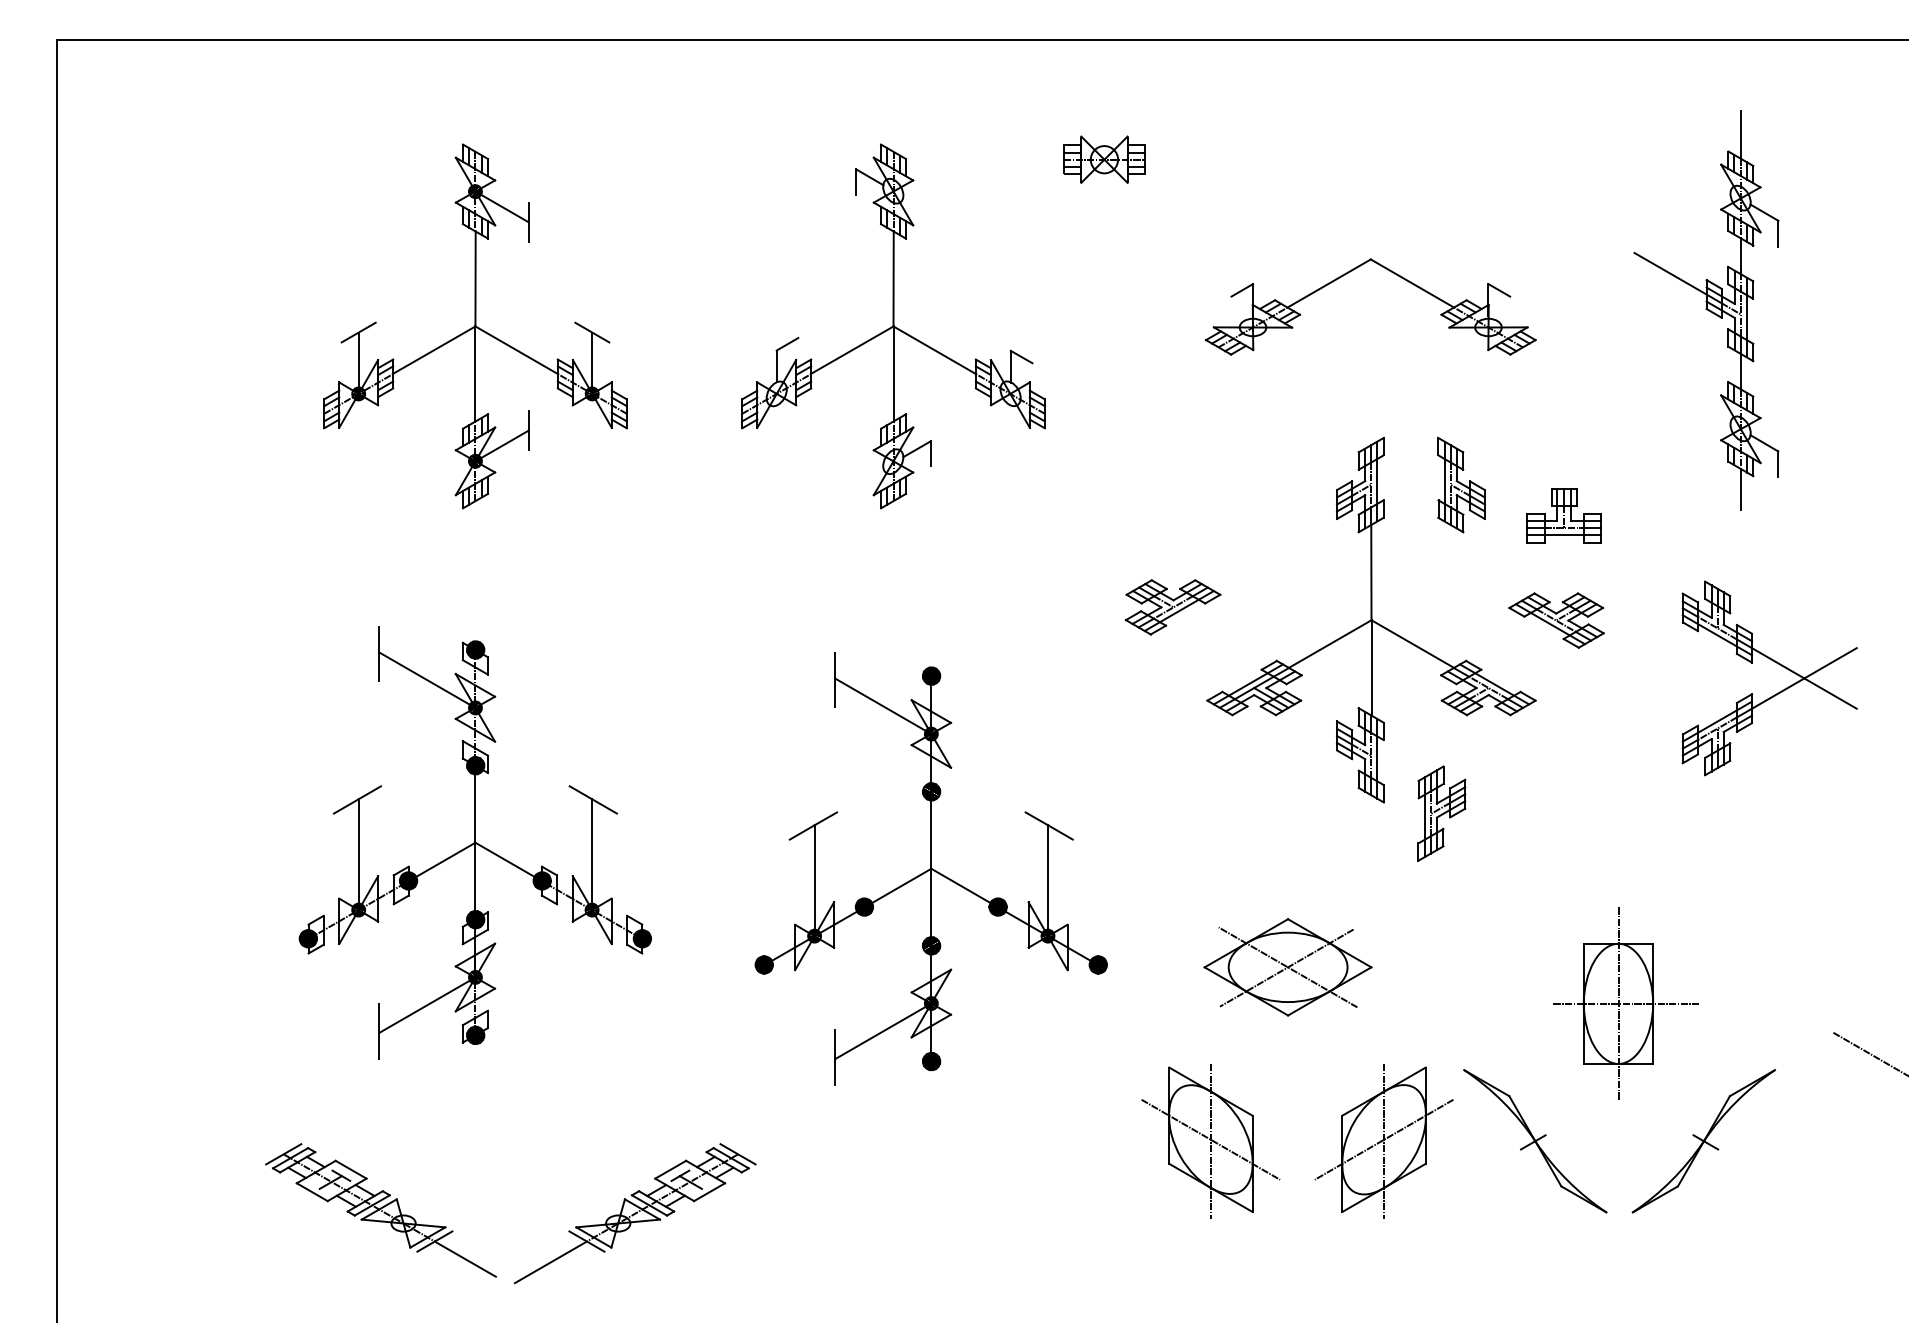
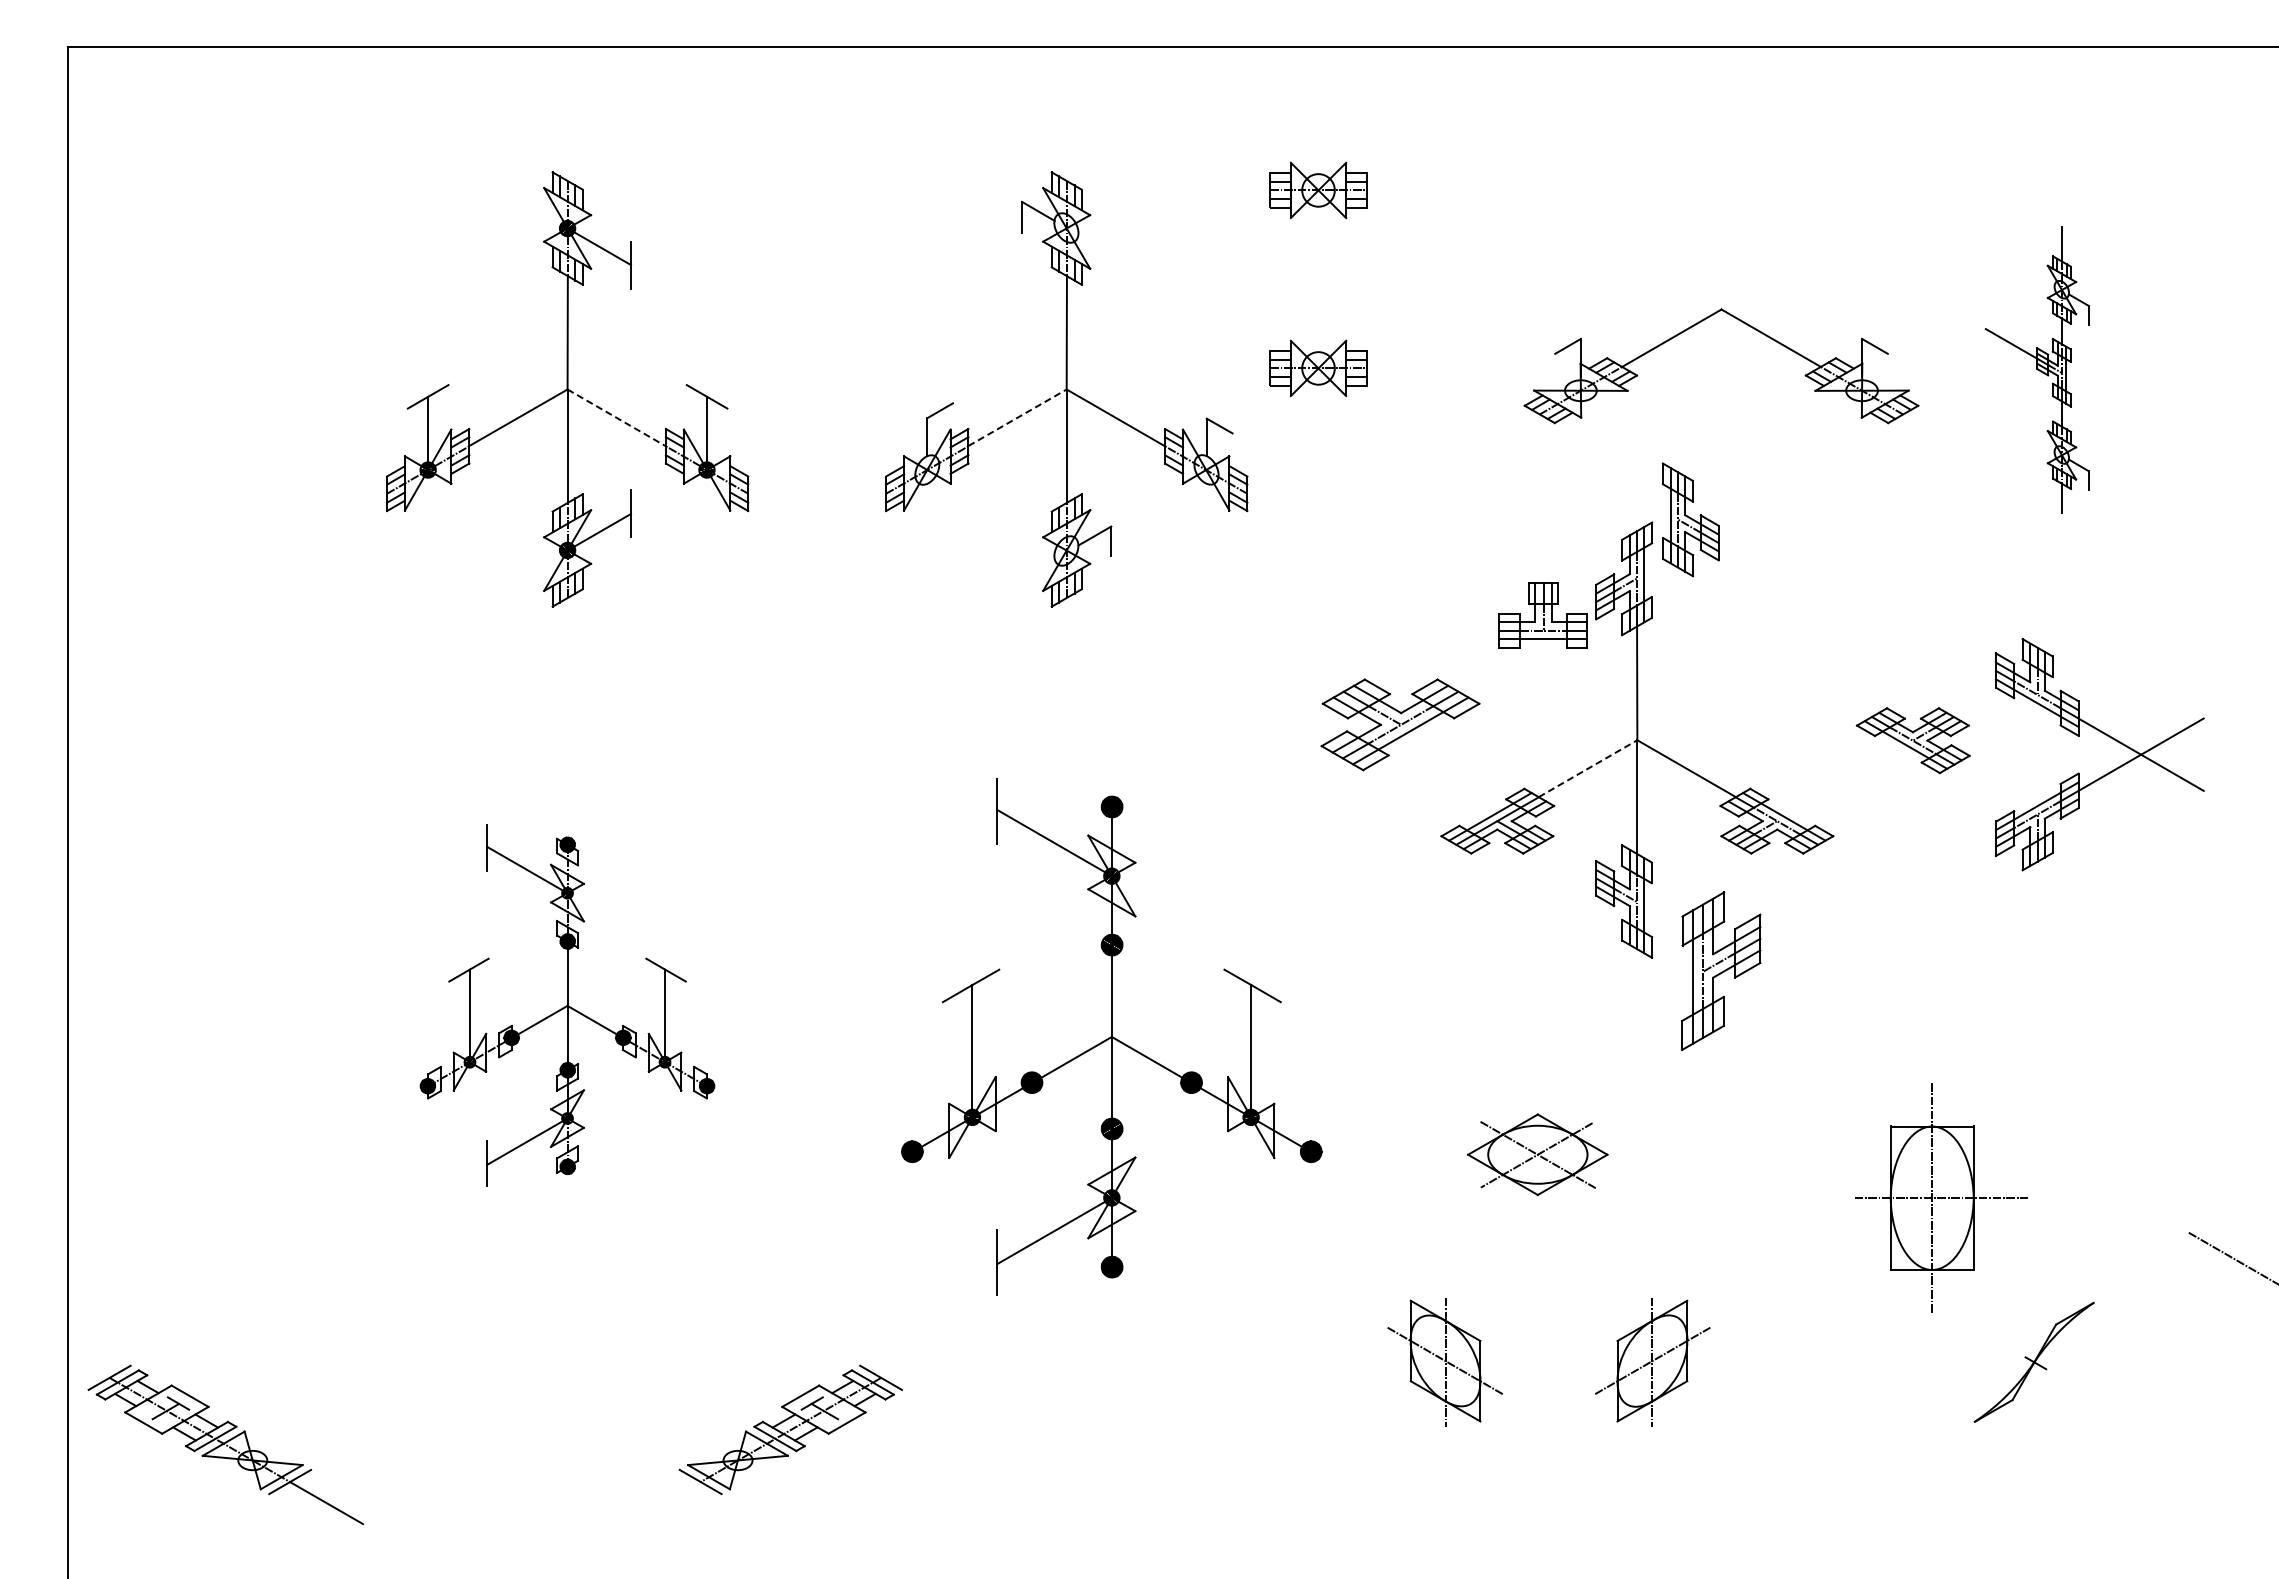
part: (1349, 272) -> (1696, 325), moved
part: (1104, 308) -> (1318, 368), added
part: (1706, 309) -> (2037, 369), size x0.6
line: (516, 349) -> (616, 417), solid -> dashed
line: (852, 349) -> (1017, 417), solid -> dashed
part: (1461, 484) -> (1690, 519), moved
part: (1563, 515) -> (1542, 615), moved
part: (1173, 607) -> (1400, 724), size x1.4
part: (1555, 620) -> (1912, 740), moved
line: (1330, 643) -> (1588, 768), solid -> dashed
part: (1778, 664) -> (2110, 738), moved
part: (1441, 813) -> (1721, 970), size x1.4
part: (475, 842) -> (567, 1005), size x0.7
part: (1287, 967) -> (1537, 1154), size x0.7
part: (1210, 1141) -> (1445, 1362), size x0.7
part: (1384, 1141) -> (1652, 1362), size x0.7
part: (1534, 1141) -> (1832, 1362), removed
part: (1704, 1141) -> (2034, 1362), size x0.7
part: (380, 1210) -> (225, 1444), moved
line: (550, 1262) -> (657, 1506), removed

